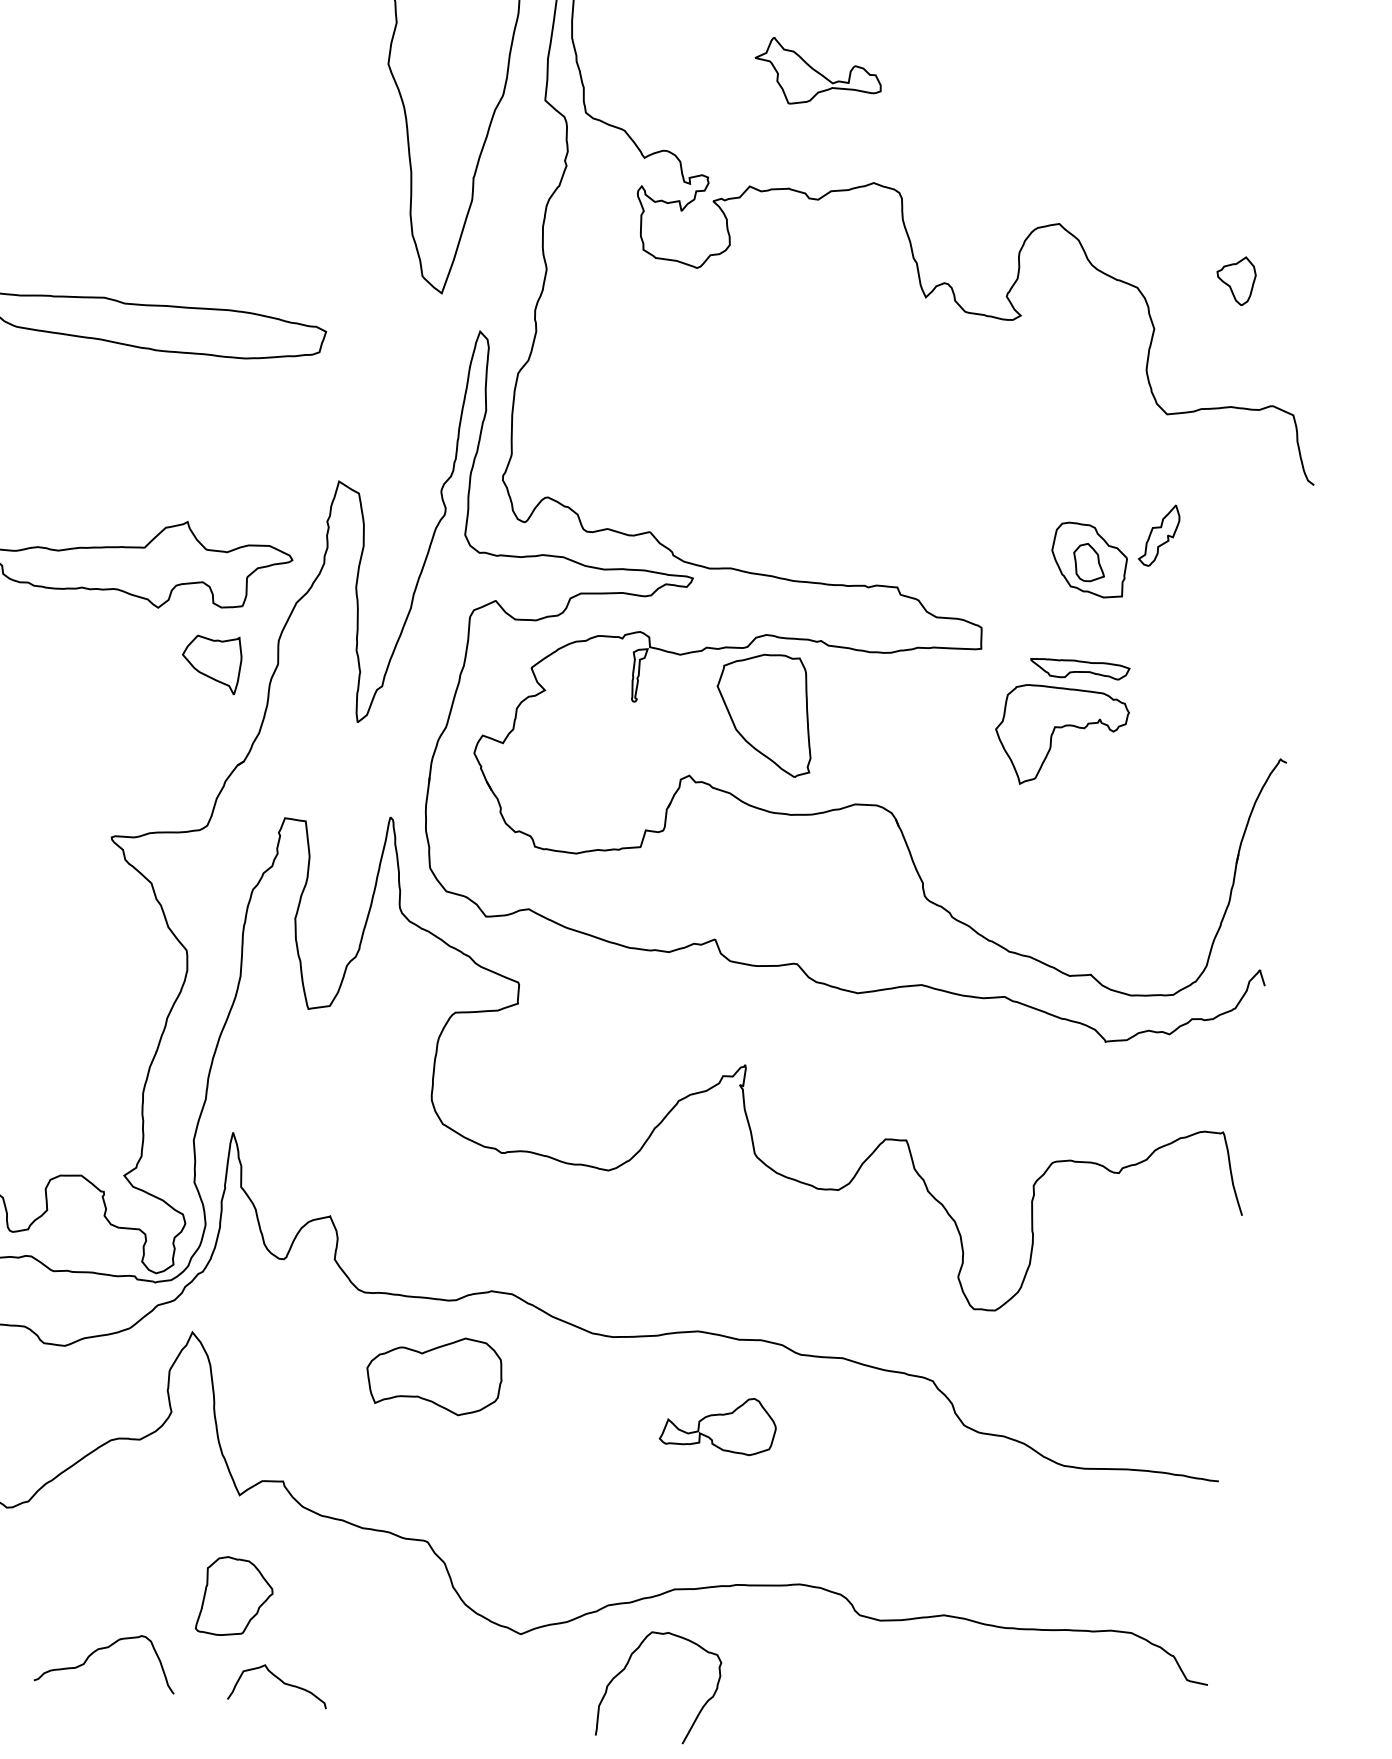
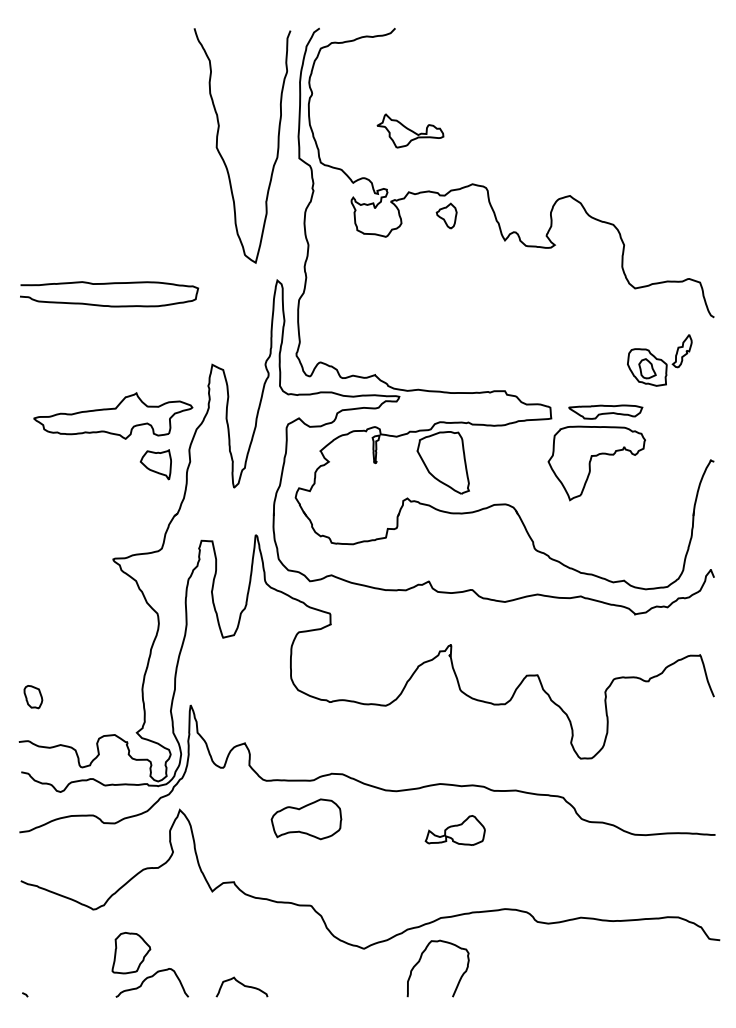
part: (818, 73) -> (410, 130), moved
part: (1235, 279) -> (446, 215), moved
part: (1113, 549) -> (659, 360), moved
part: (1061, 722) -> (596, 452), size x1.43
part: (235, 1597) -> (131, 953), moved

